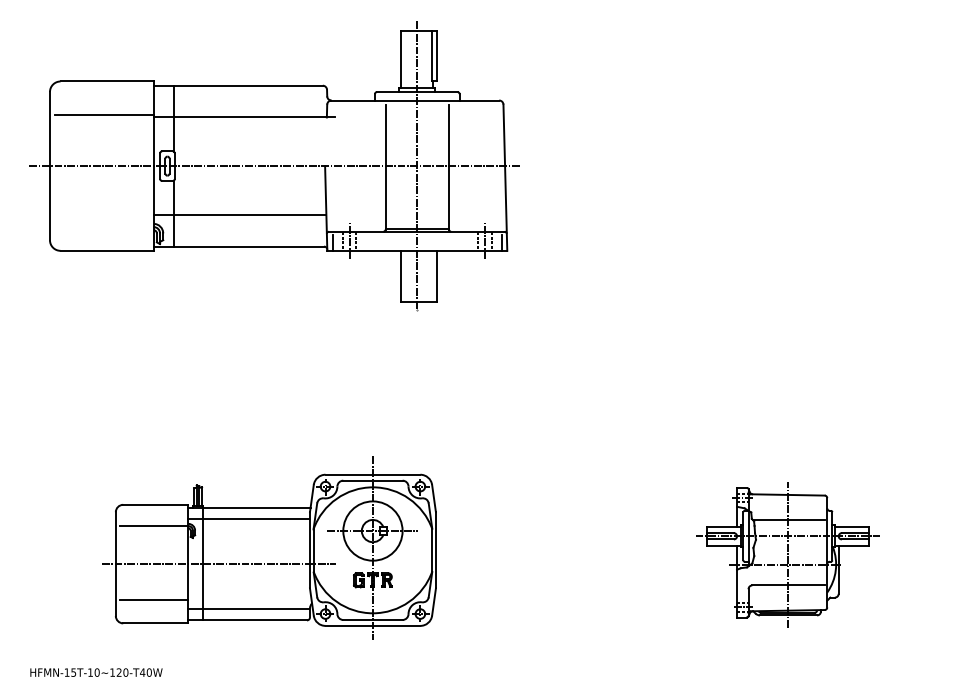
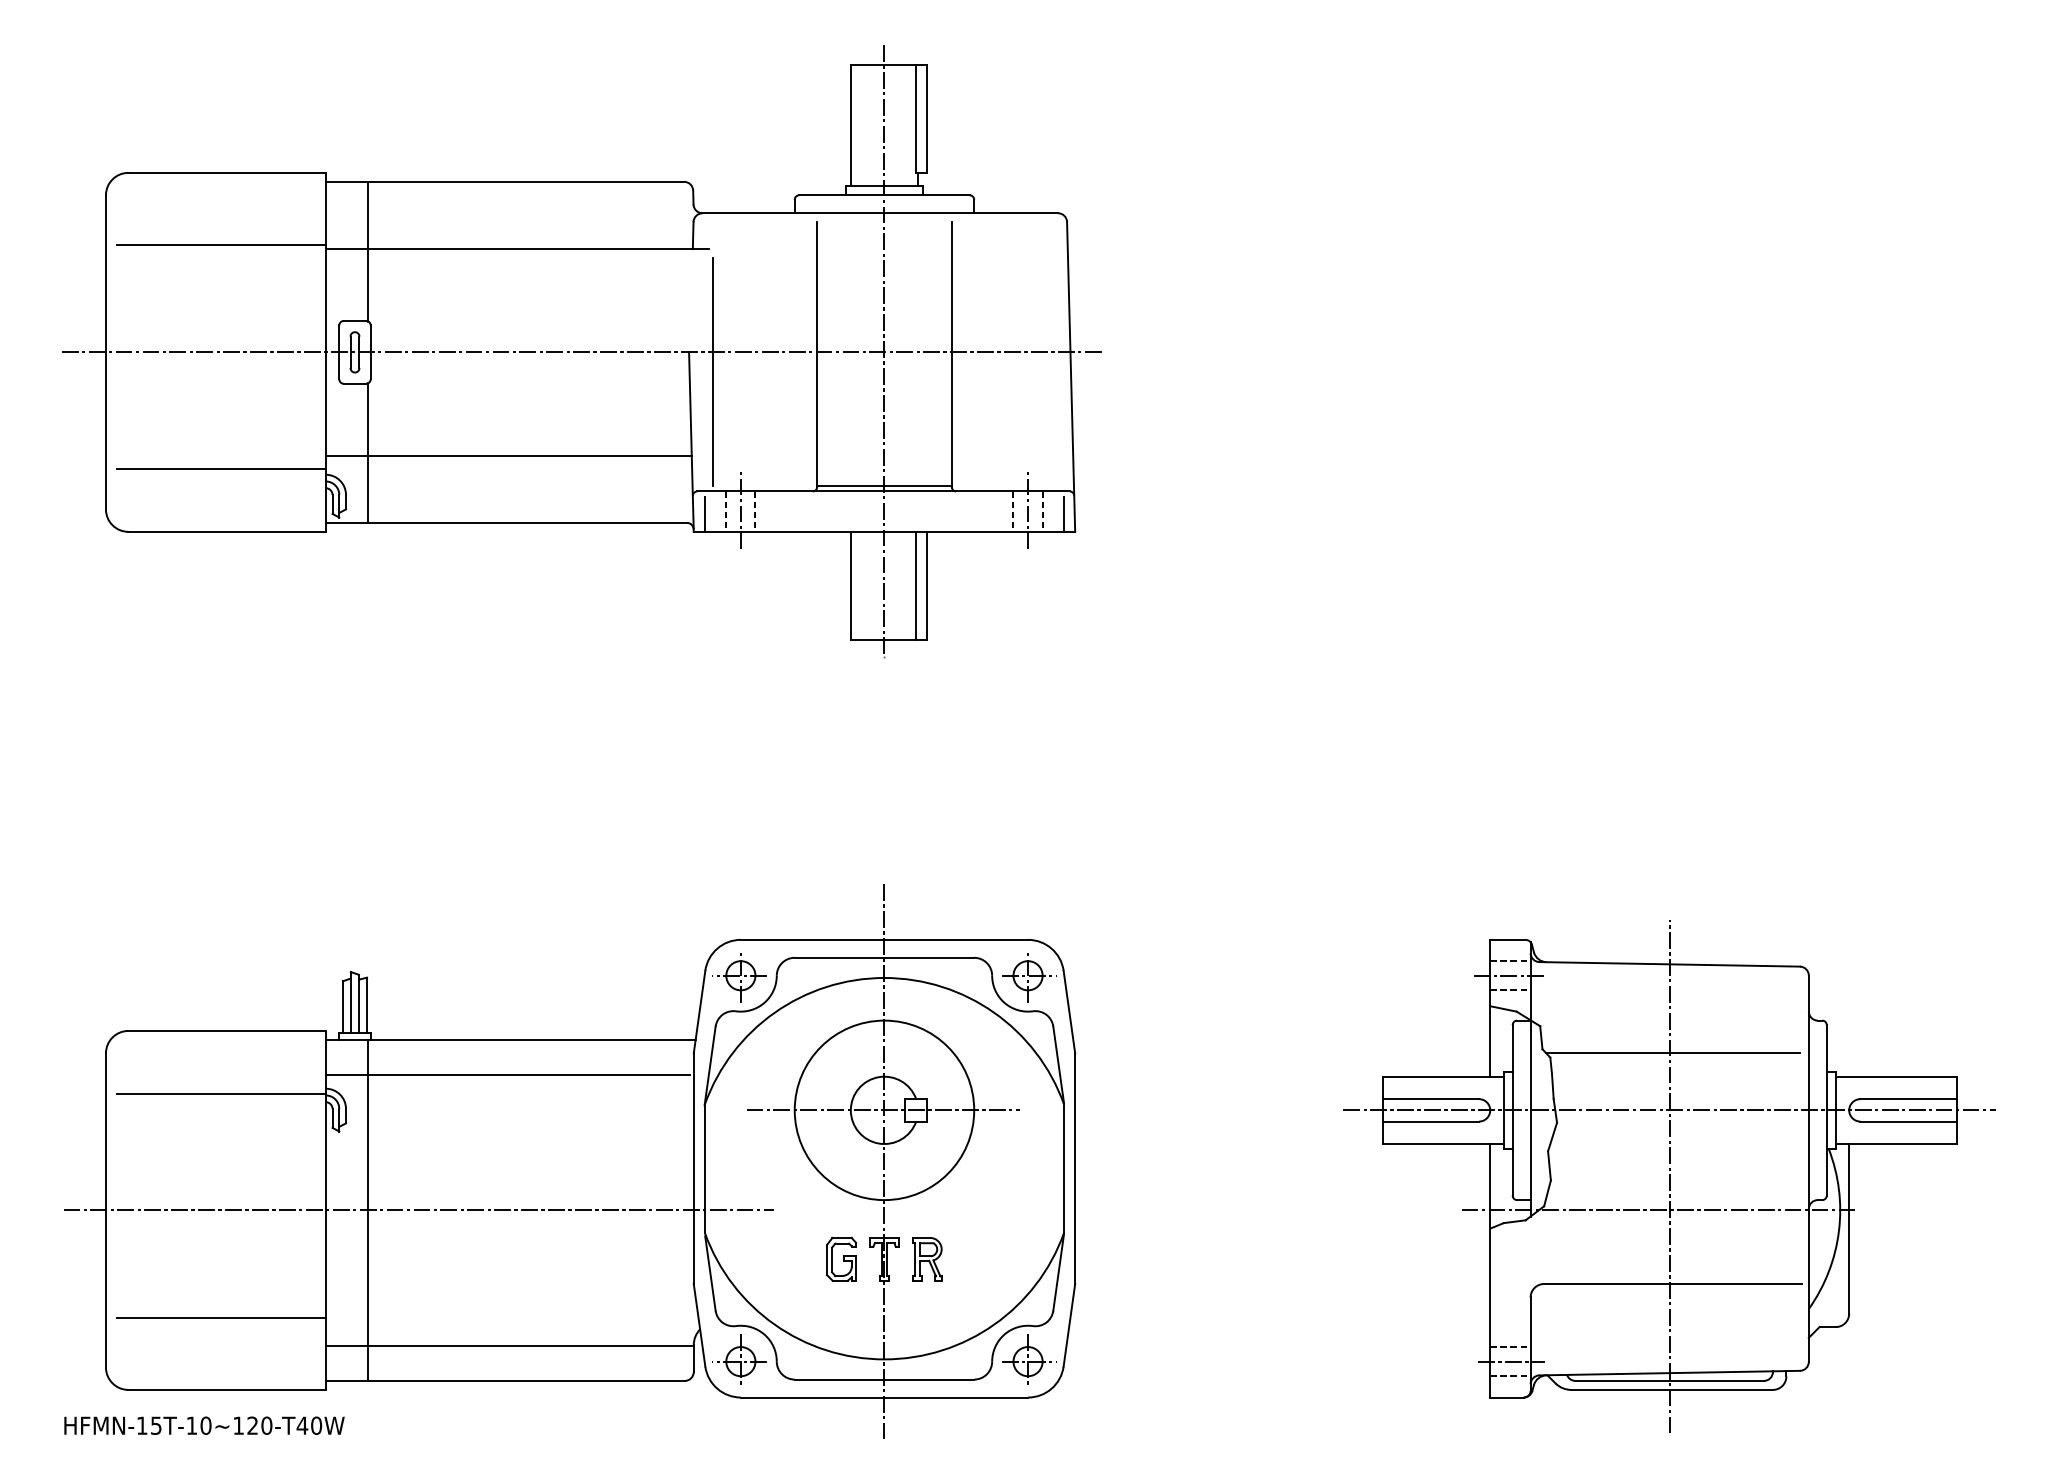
line: (336, 175) -> (713, 372), added
line: (104, 221) -> (221, 469), added
line: (432, 275) -> (916, 584), added
part: (269, 547) -> (571, 1160), size x1.43
part: (787, 554) -> (1669, 1175), size x1.67

